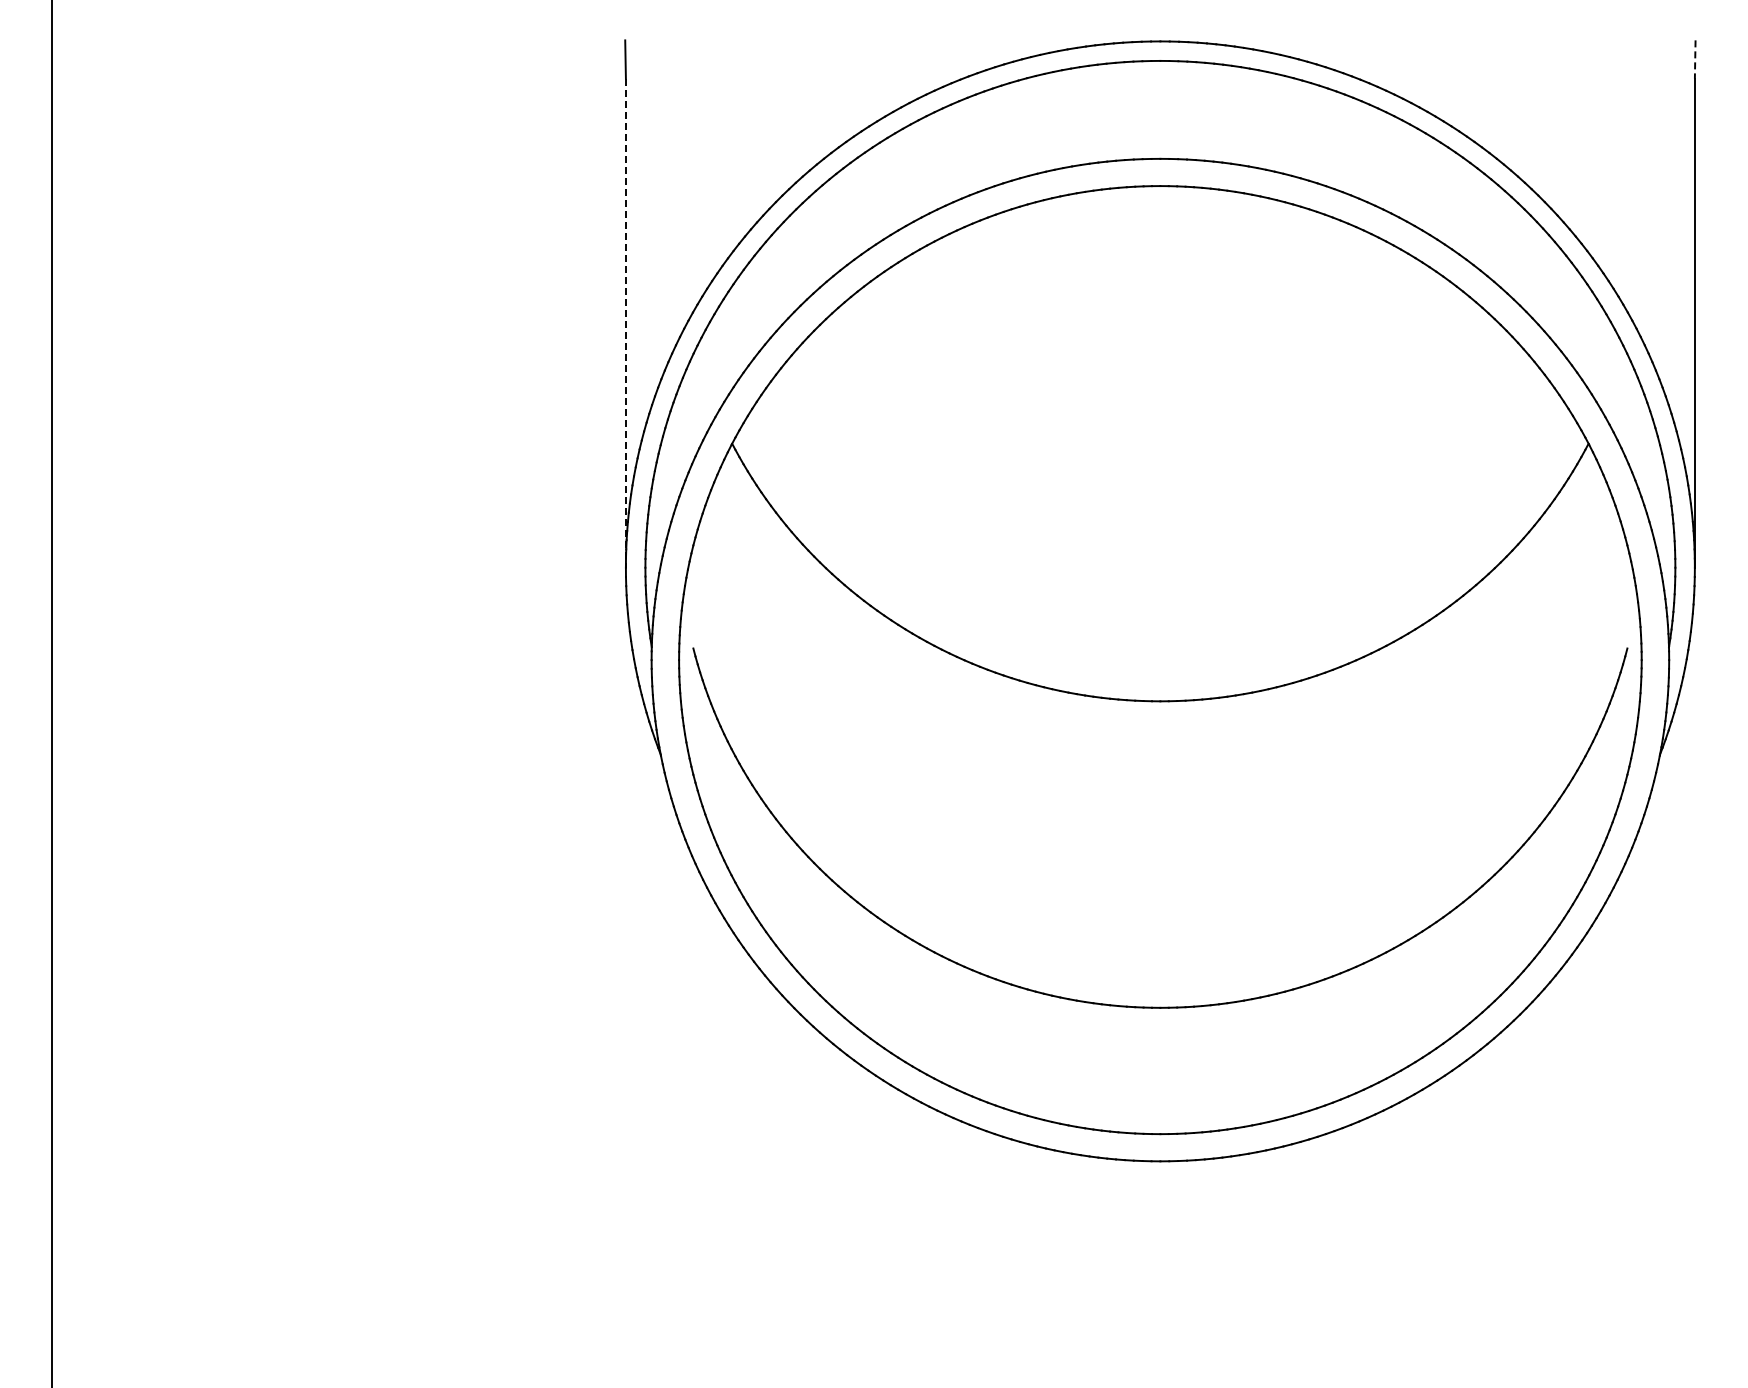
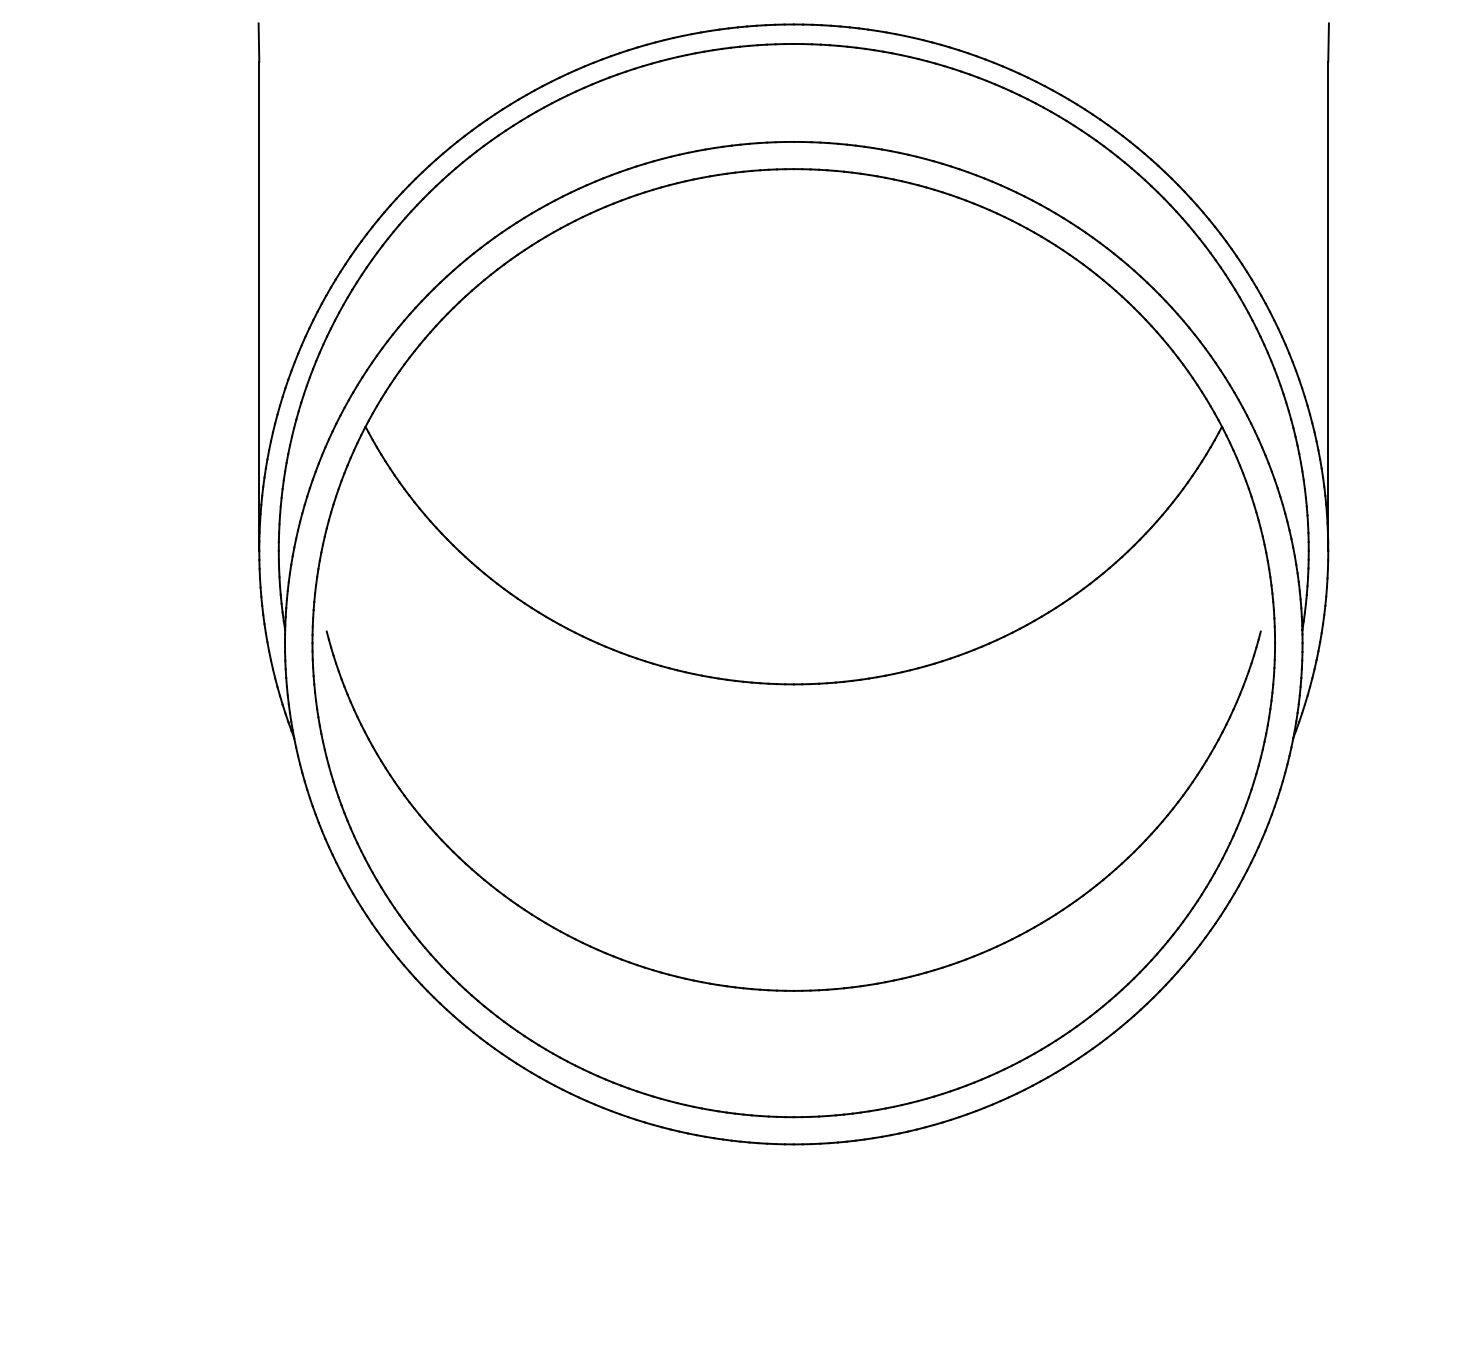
line: (1695, 60) -> (1328, 43), dashed -> solid
line: (625, 323) -> (258, 306), dashed -> solid

